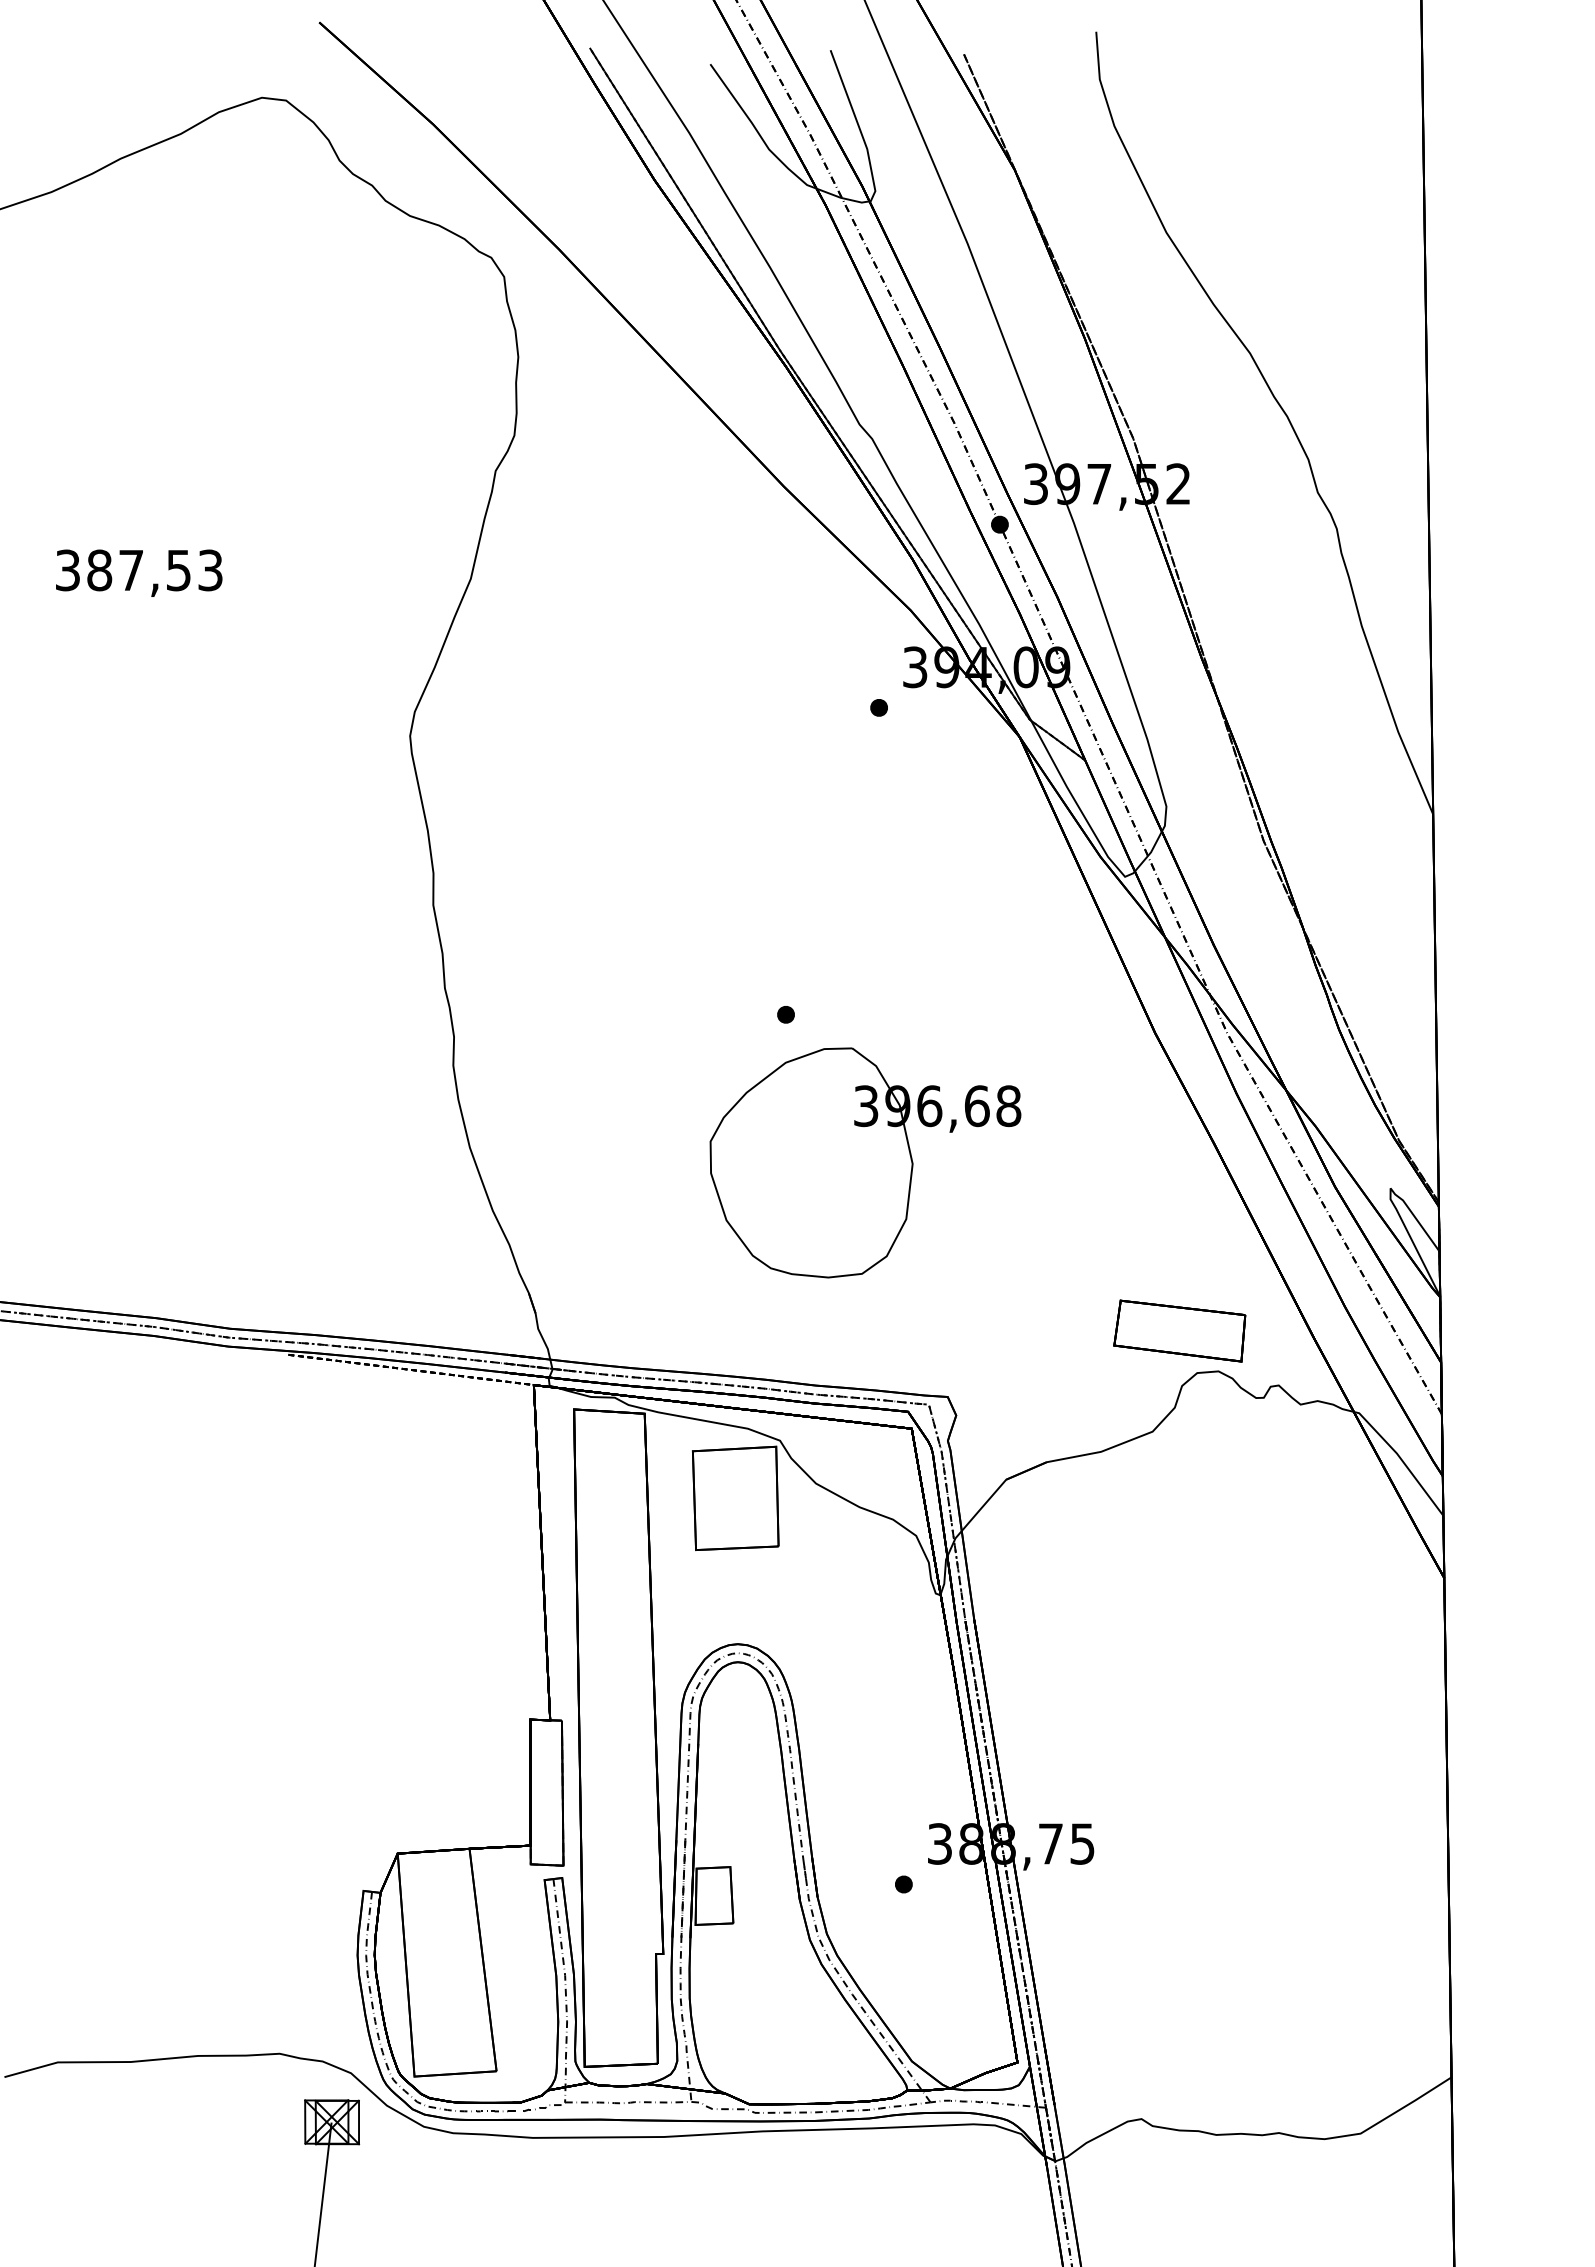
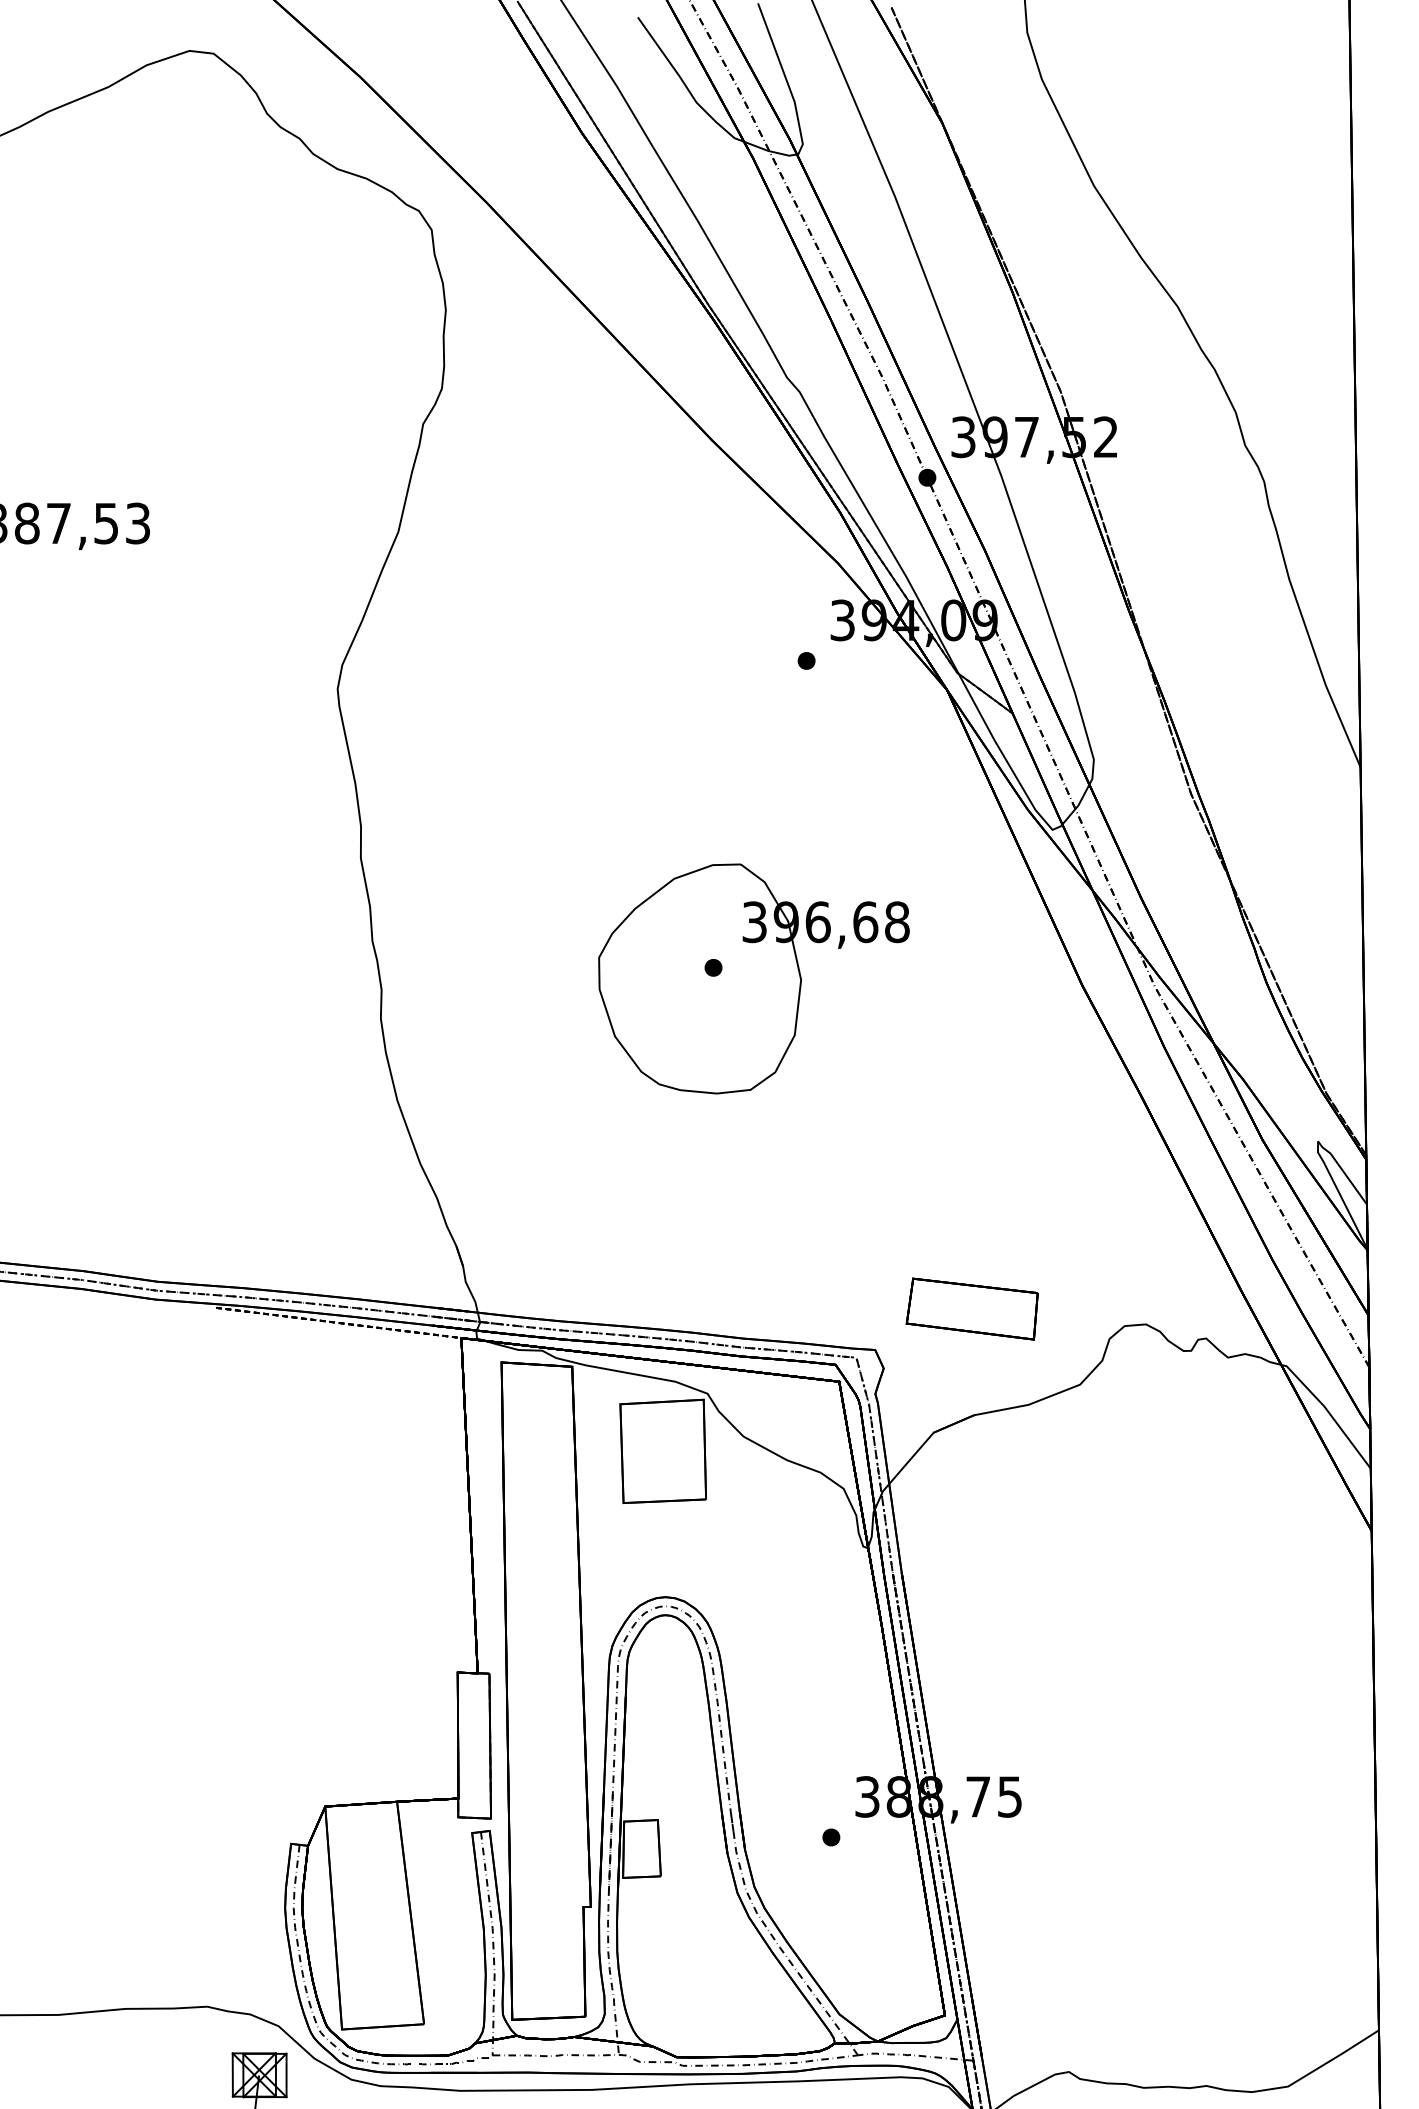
part: (865, 1162) -> (753, 978), moved
part: (1179, 1330) -> (971, 1308), moved

